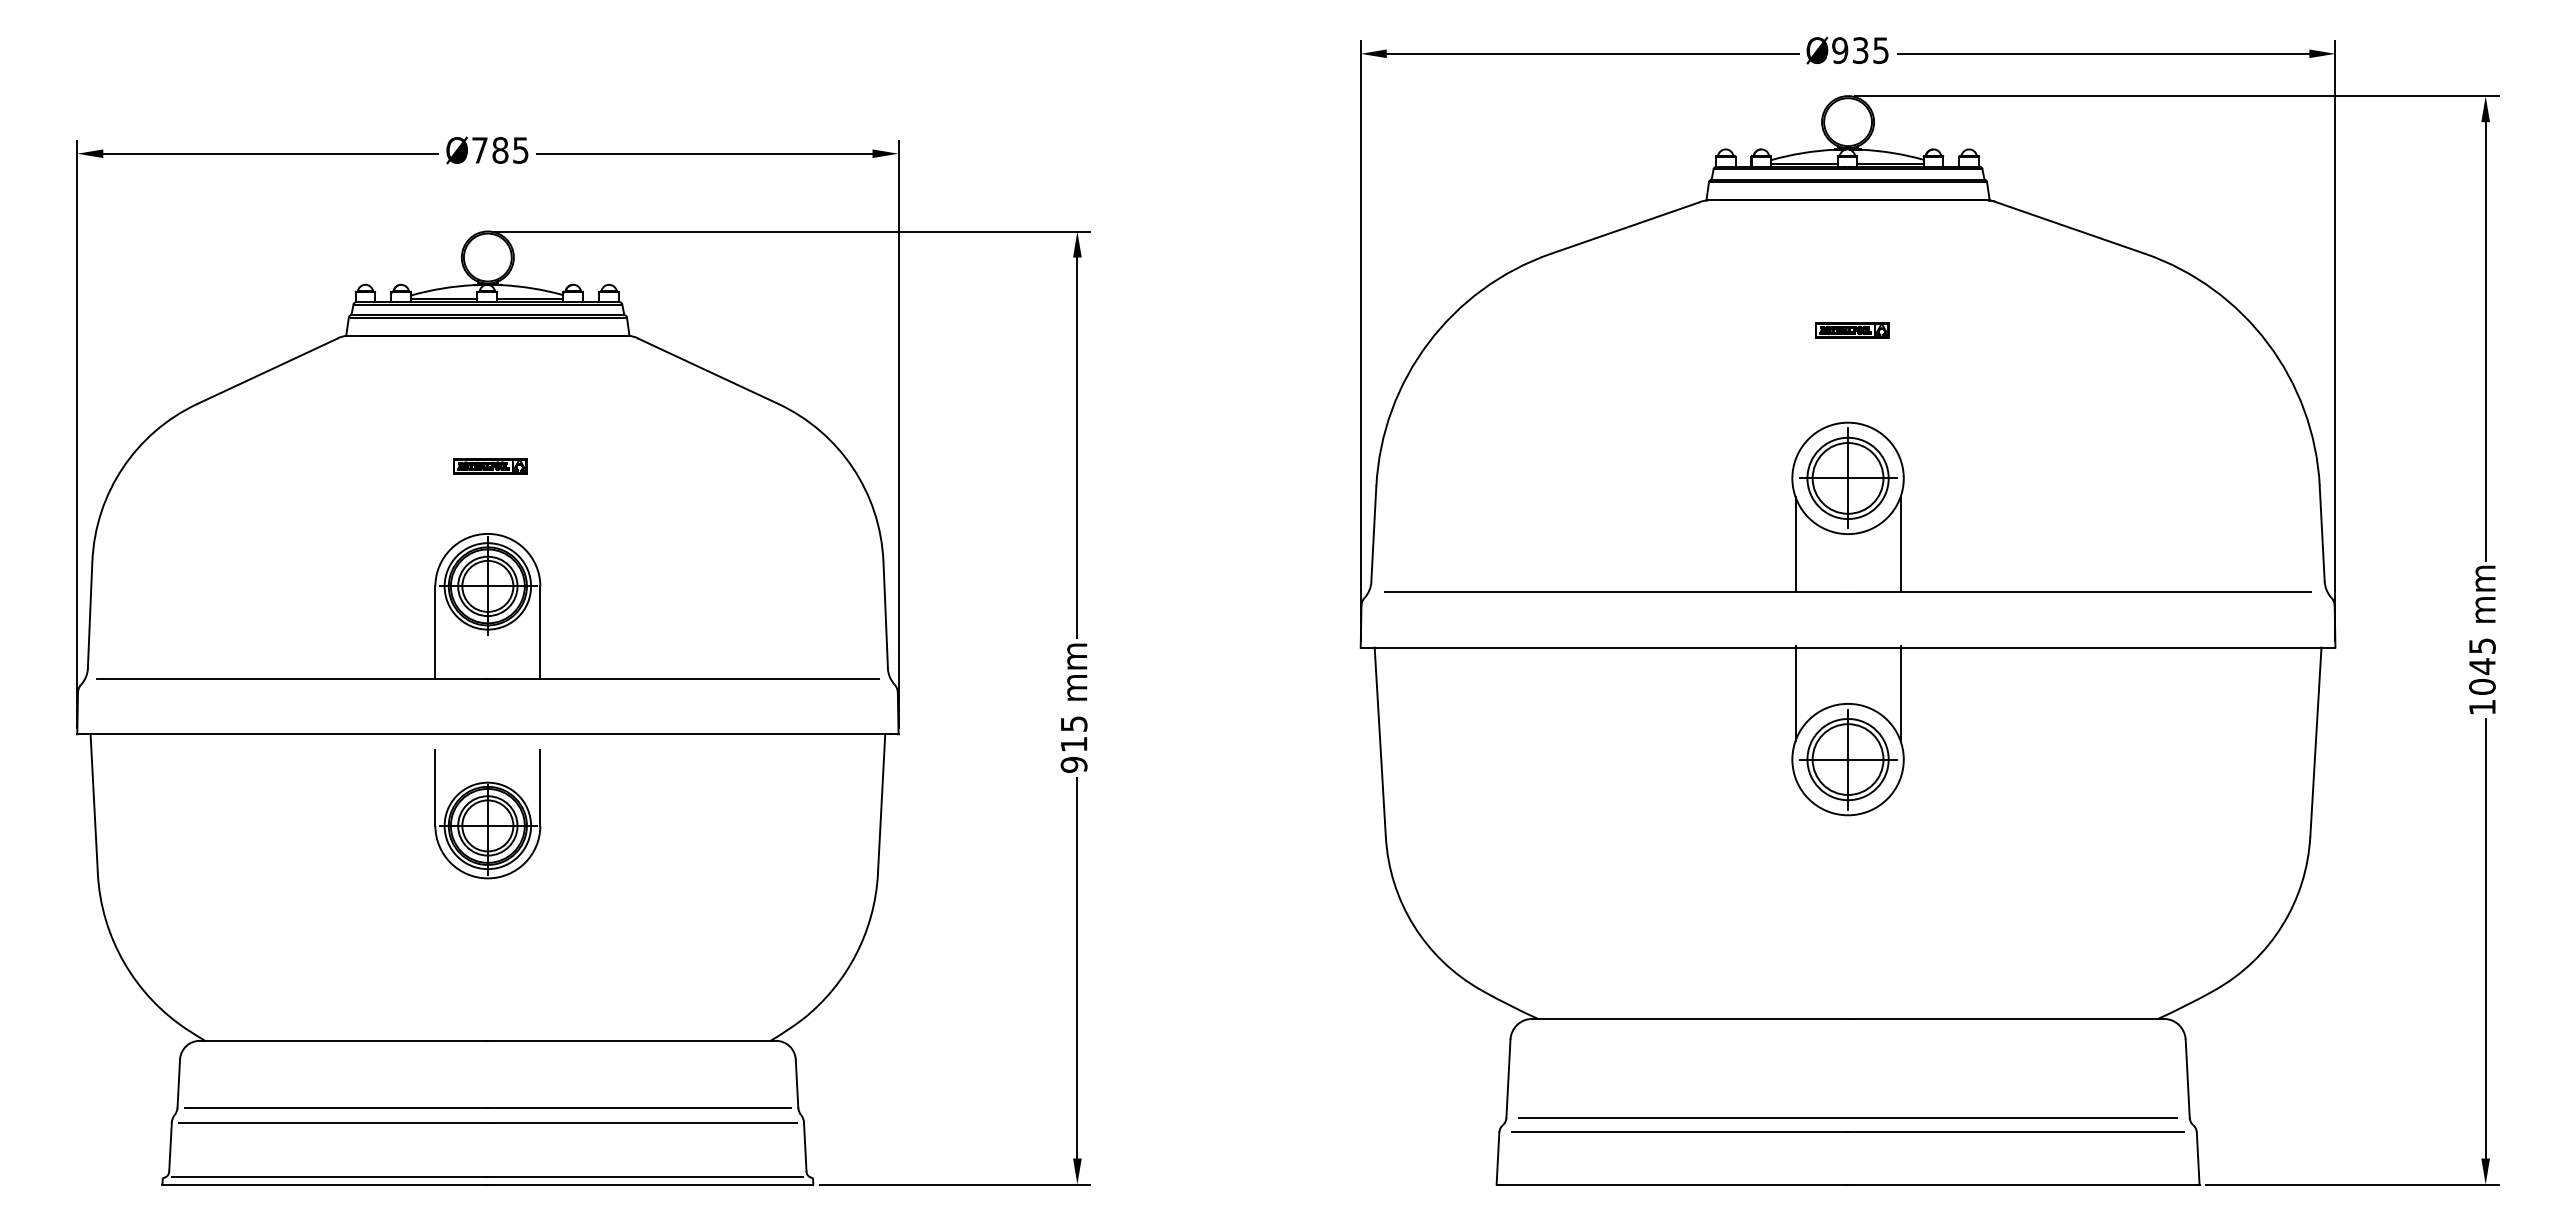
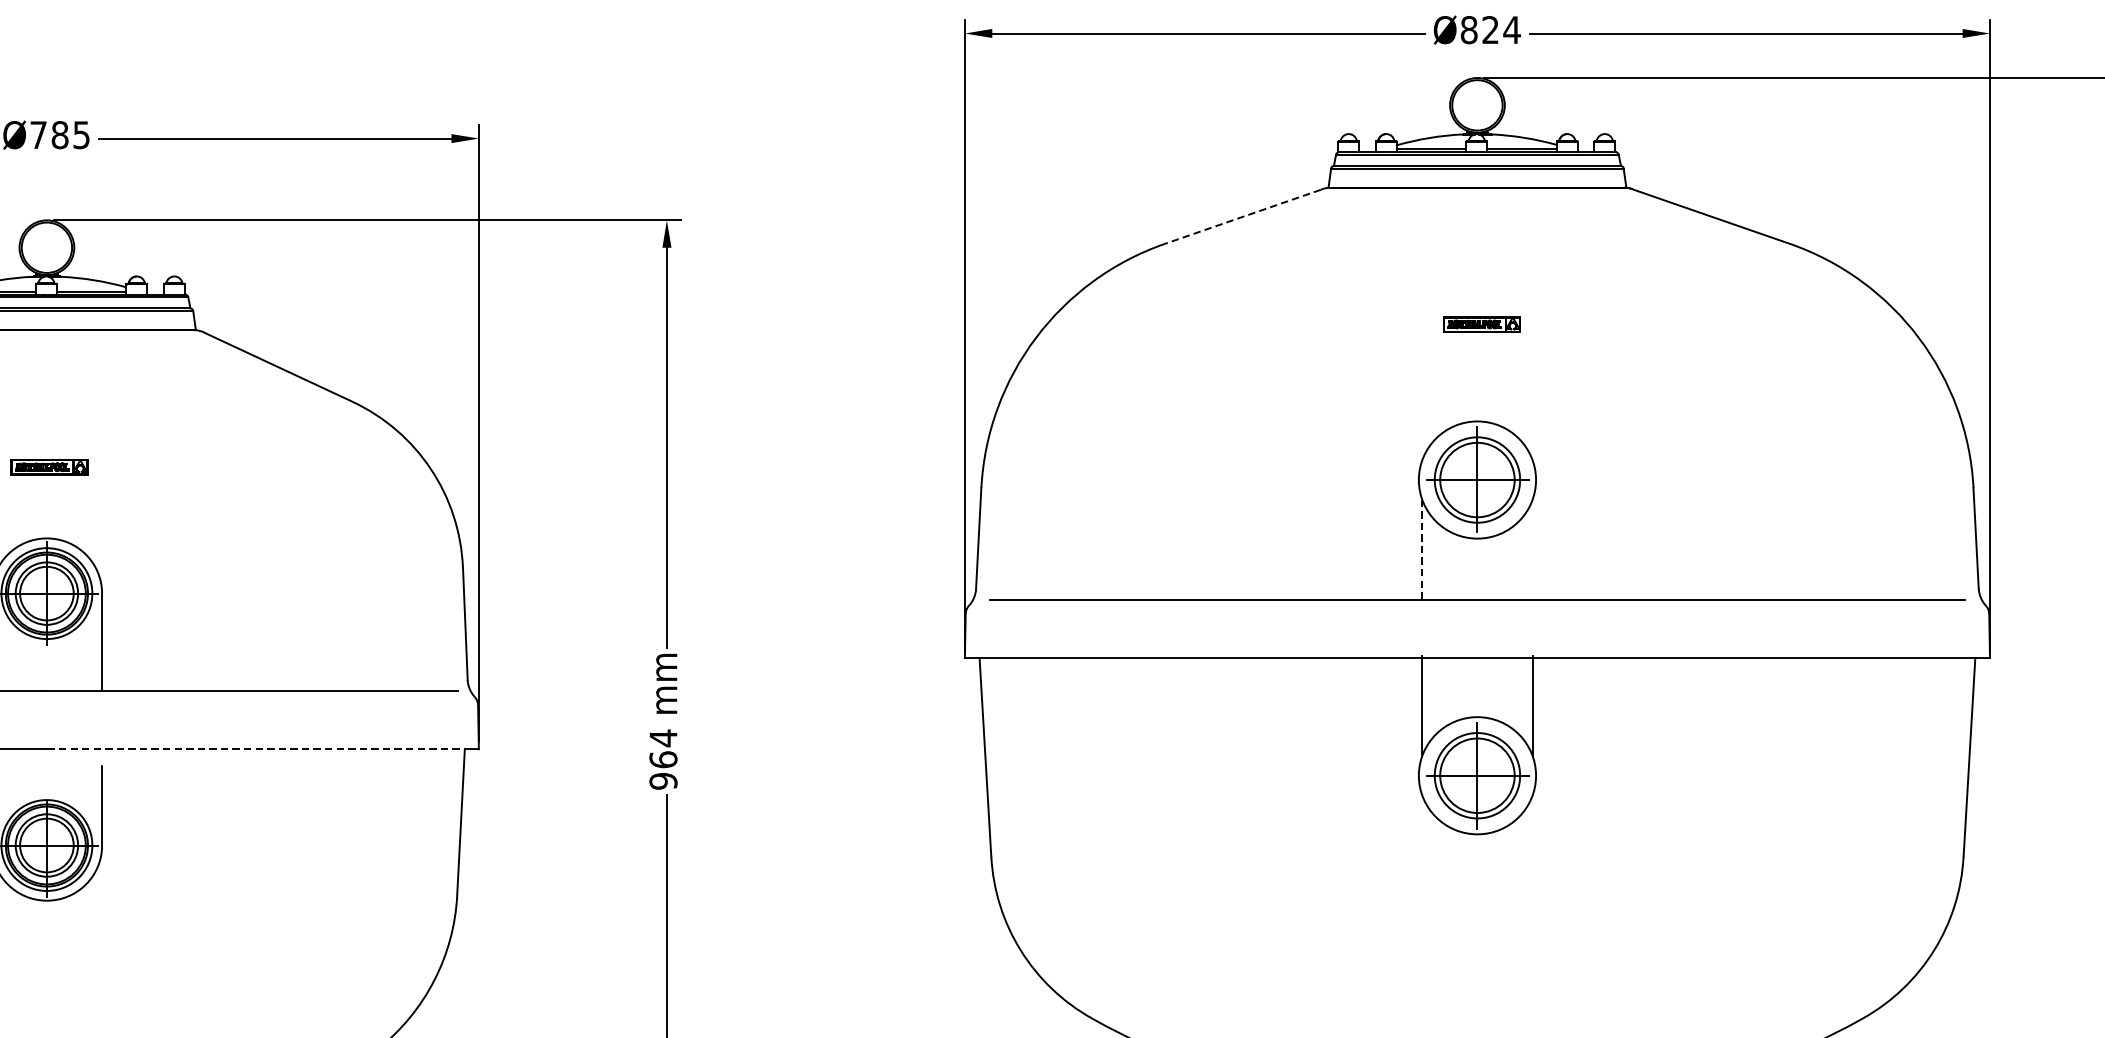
text: (1860, 50) -> (1490, 30), Ø935 -> Ø824
line: (1624, 228) -> (1242, 217), solid -> dashed
line: (1795, 544) -> (1422, 549), solid -> dashed
line: (1900, 544) -> (1532, 549), removed
text: (1073, 733) -> (662, 748), 915 -> 964
line: (689, 734) -> (258, 749), solid -> dashed

